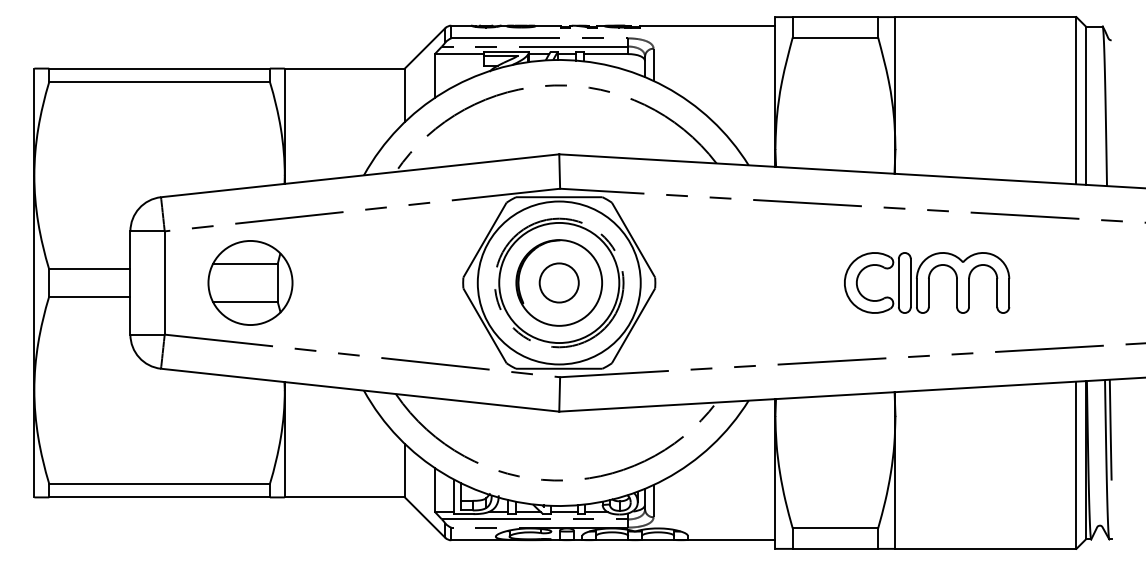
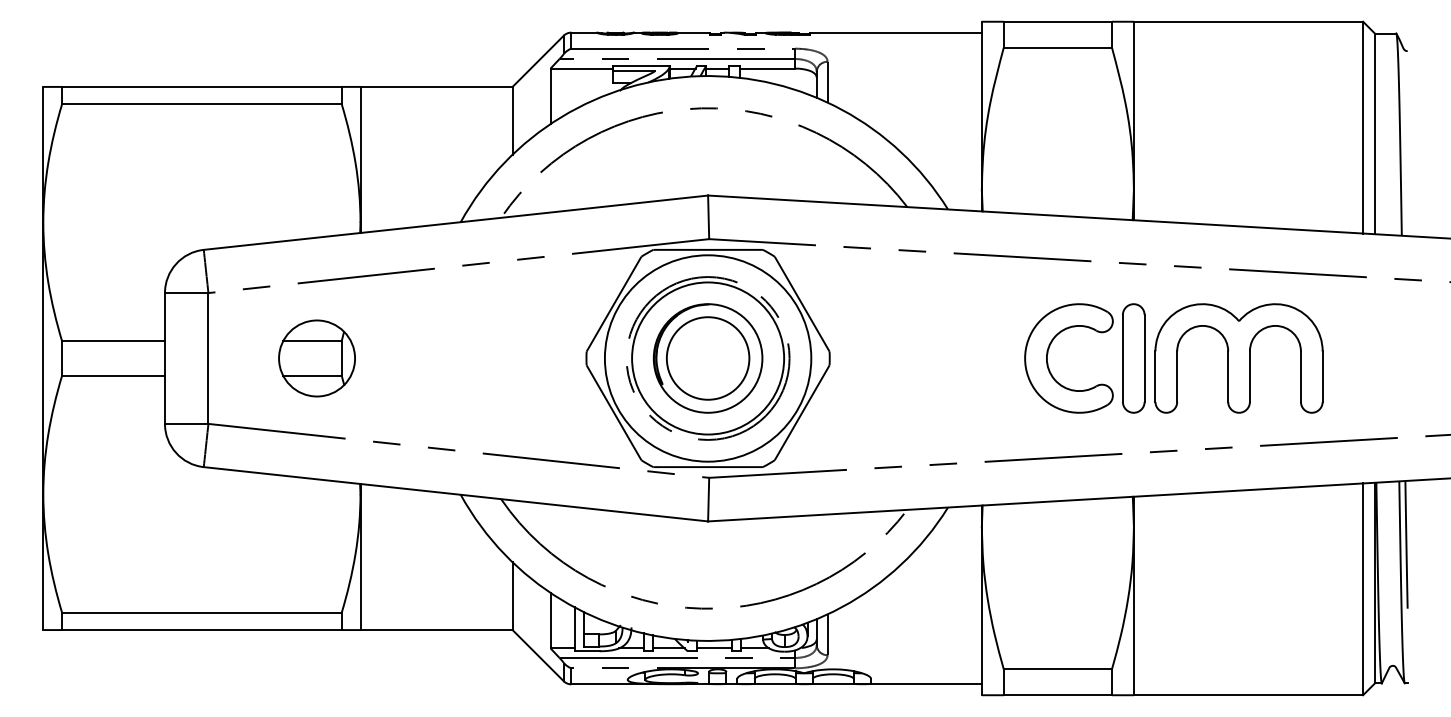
part: (250, 282) -> (317, 357), size x0.71
circle: (558, 282) -> (707, 357), size x1.67
part: (926, 282) -> (1173, 357), size x1.43

